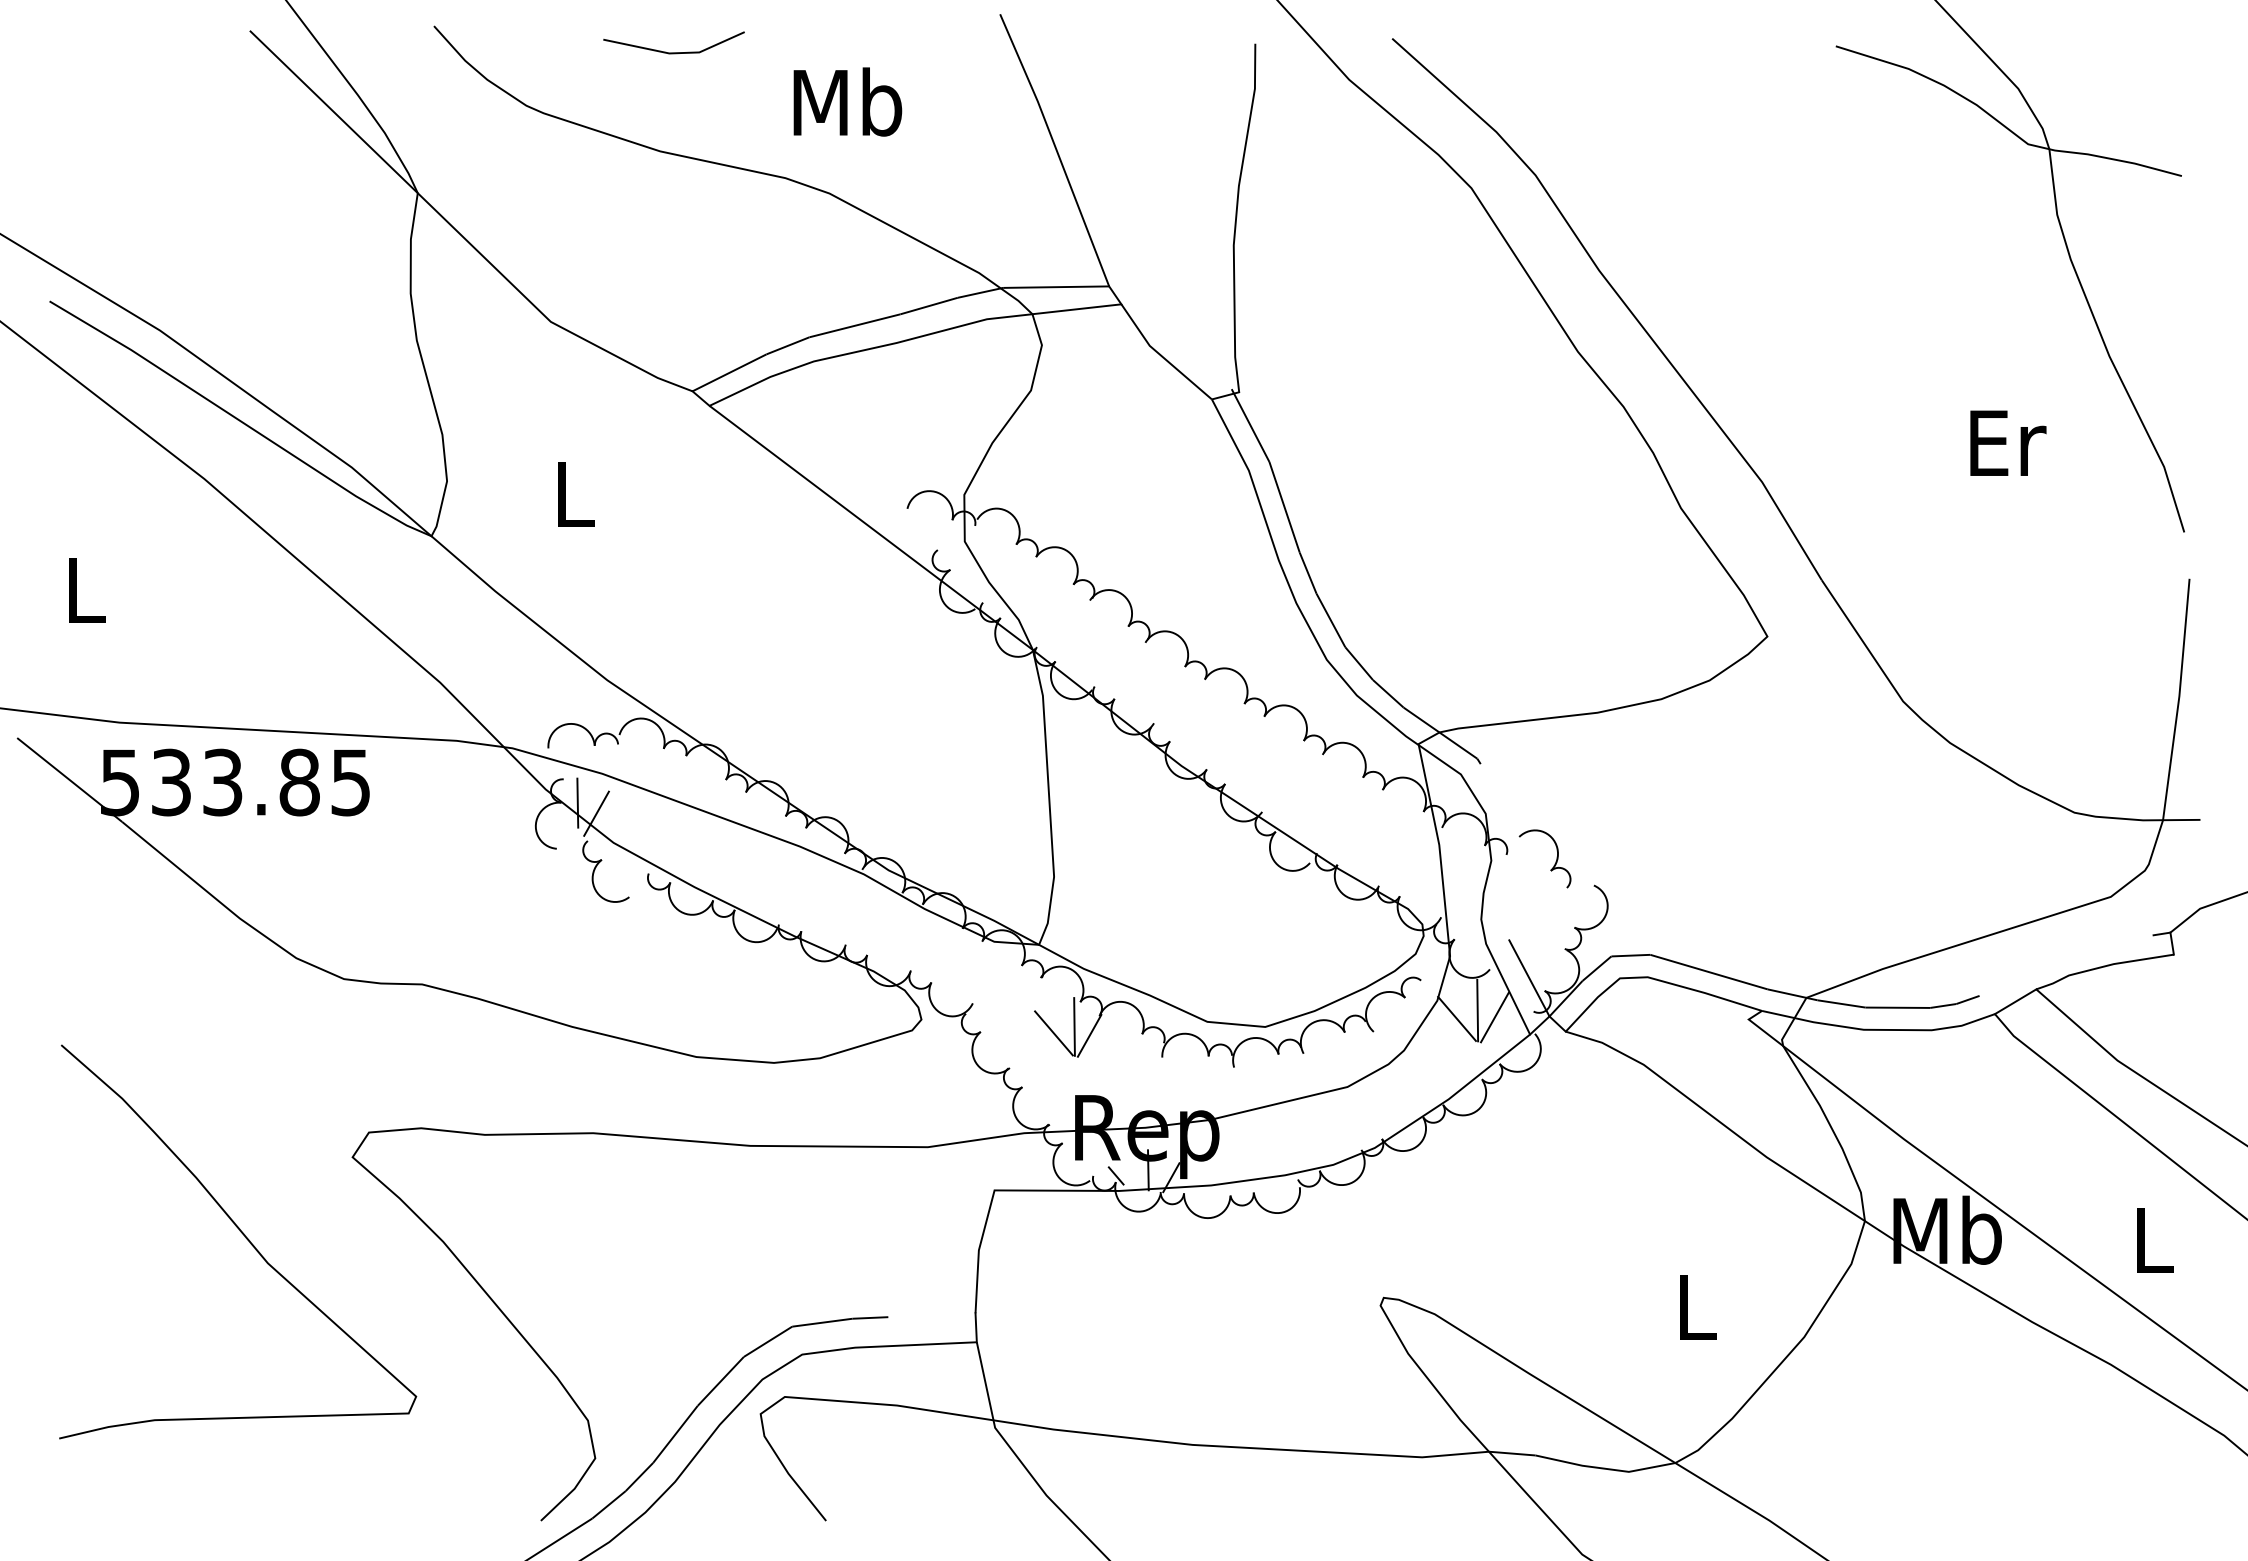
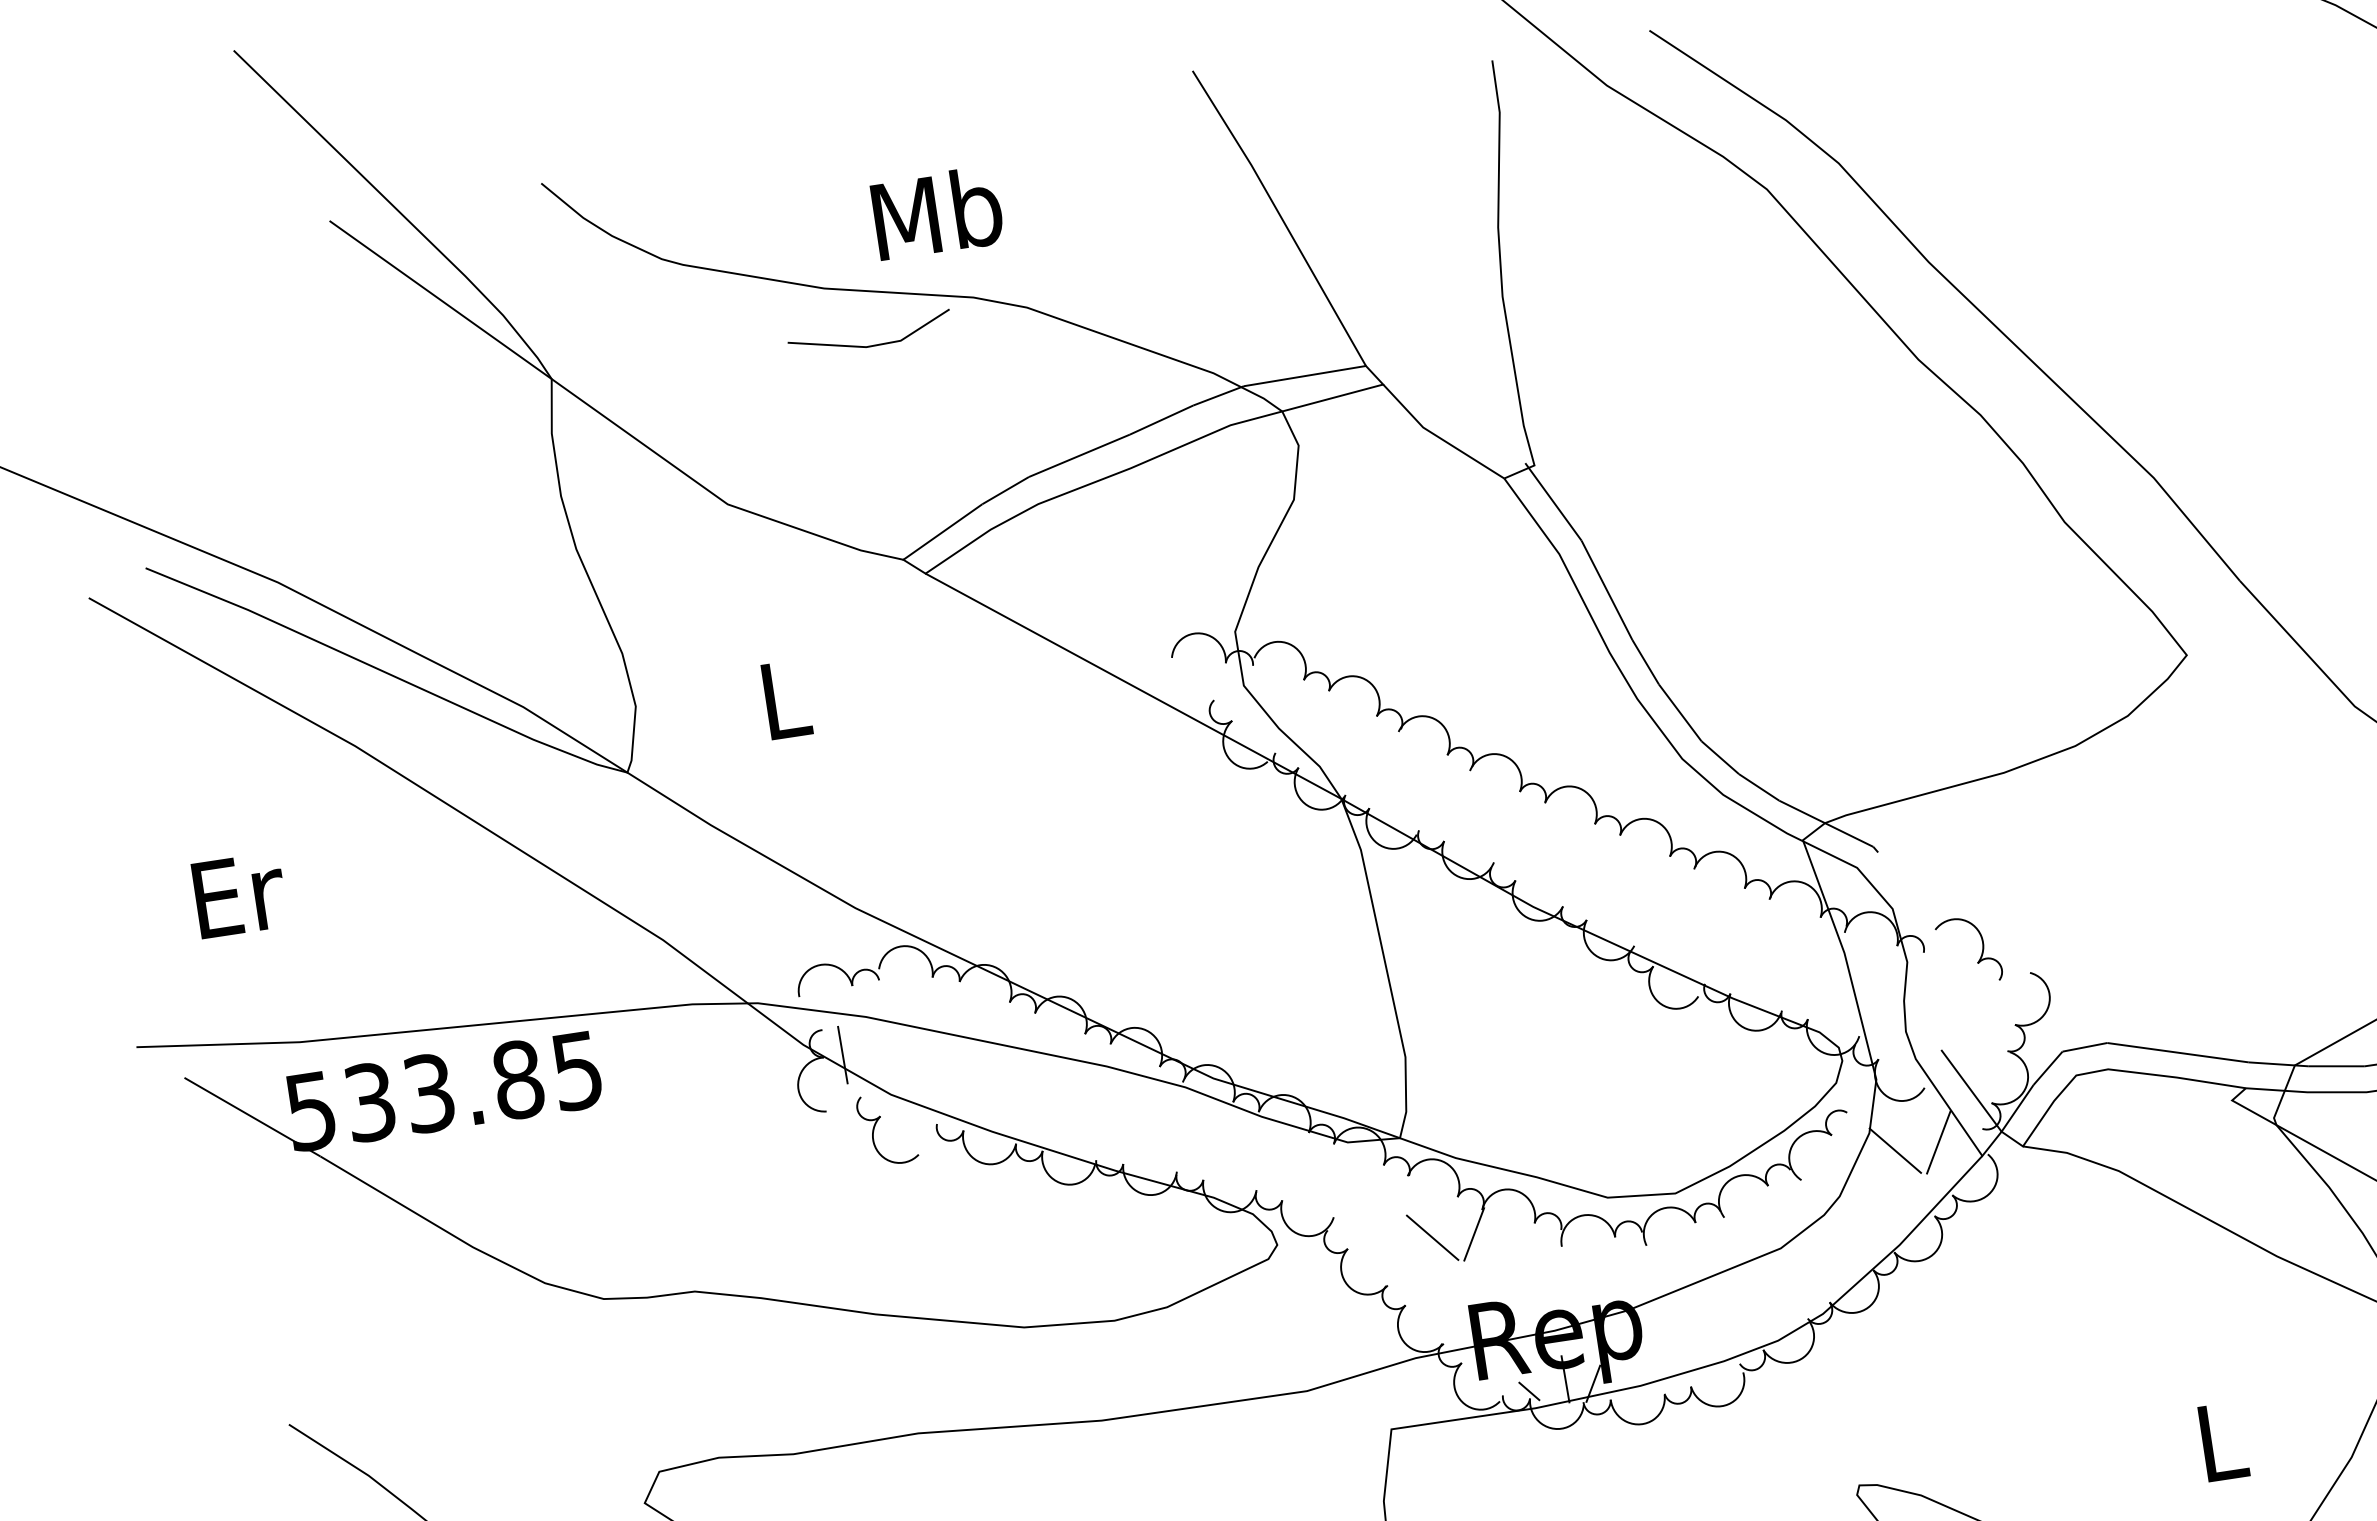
line: (673, 52) -> (870, 345), moved
text: (847, 101) -> (937, 212), moved
text: (87, 589) -> (239, 894), L -> Er
line: (596, 813) -> (866, 1063), removed
line: (1477, 1010) -> (1917, 1137), removed
line: (1074, 1026) -> (1455, 1226), removed

